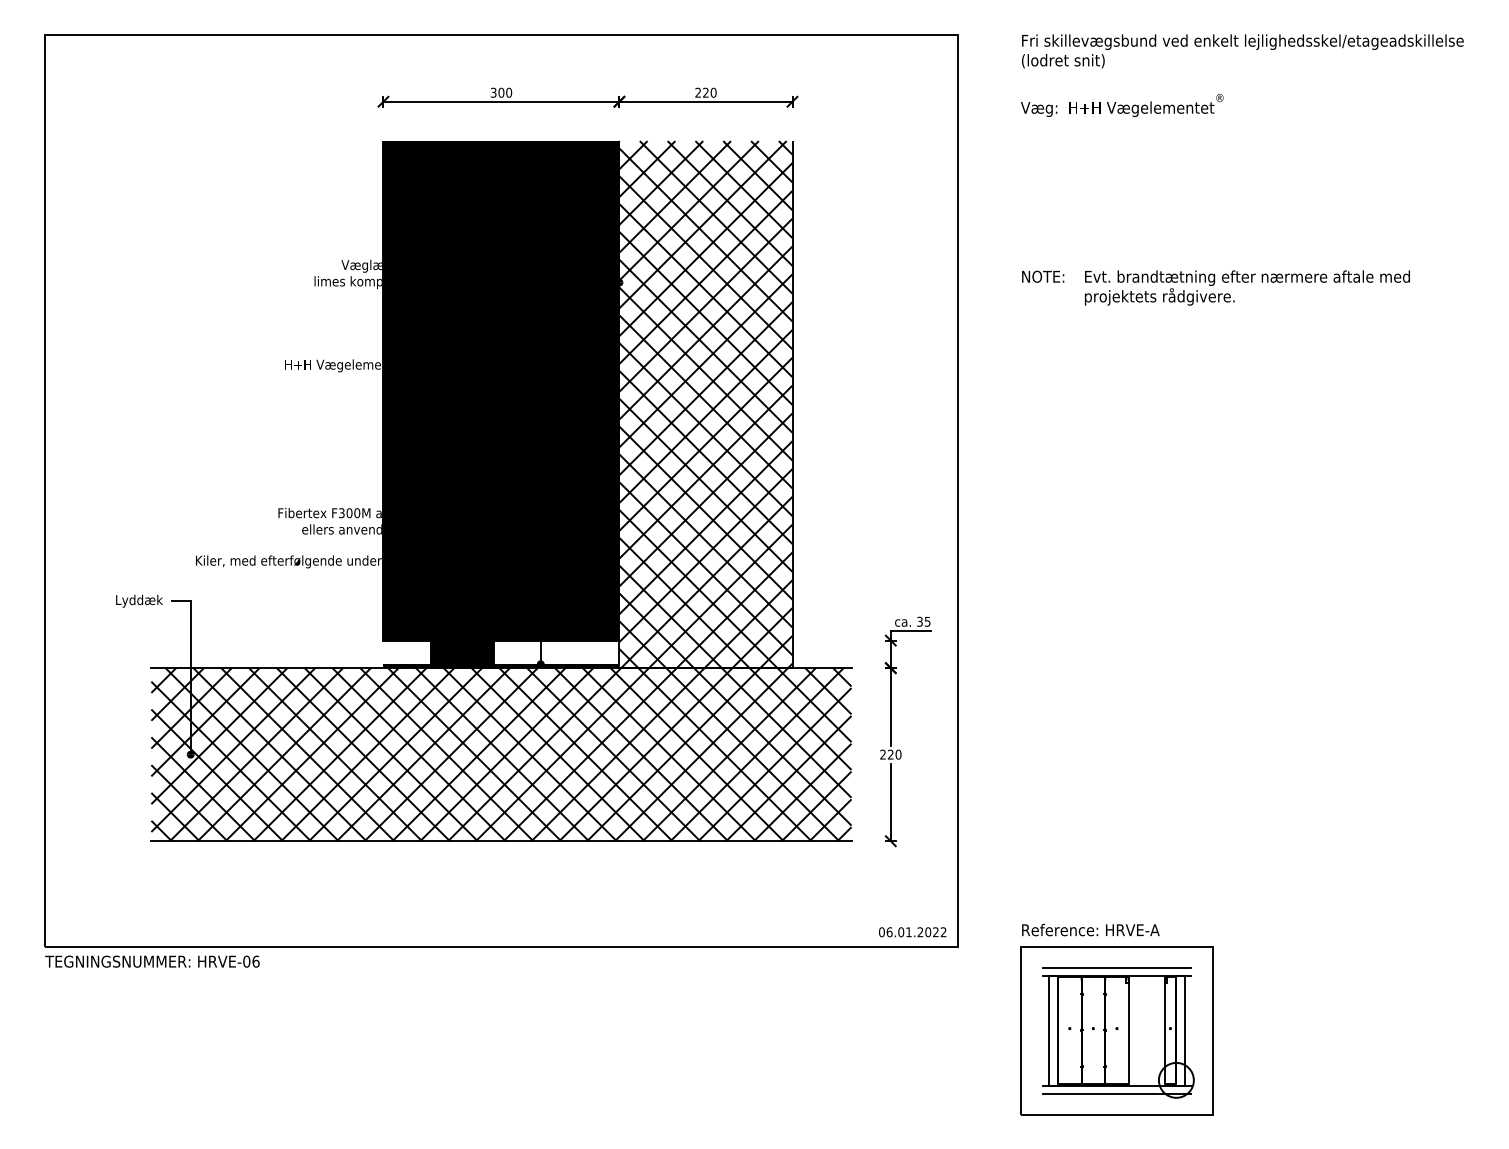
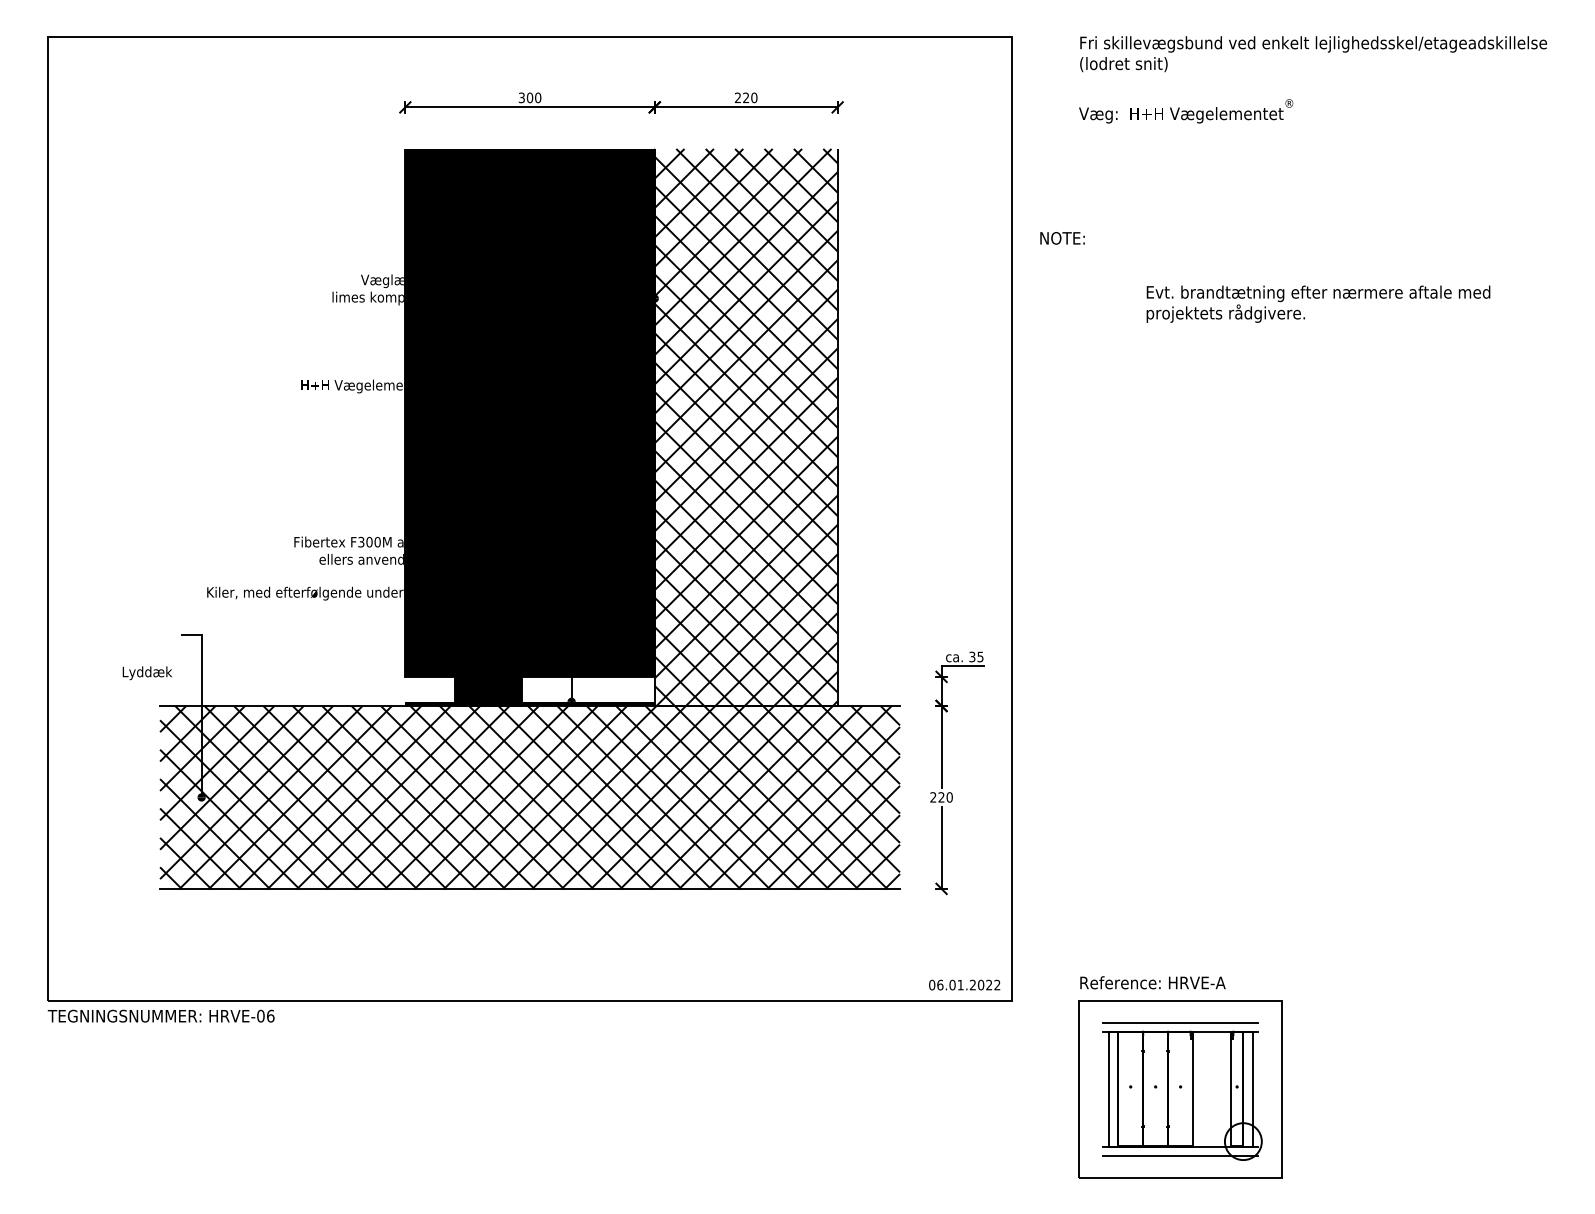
text: (1043, 276) -> (1062, 238), moved
text: (138, 601) -> (146, 673), moved

